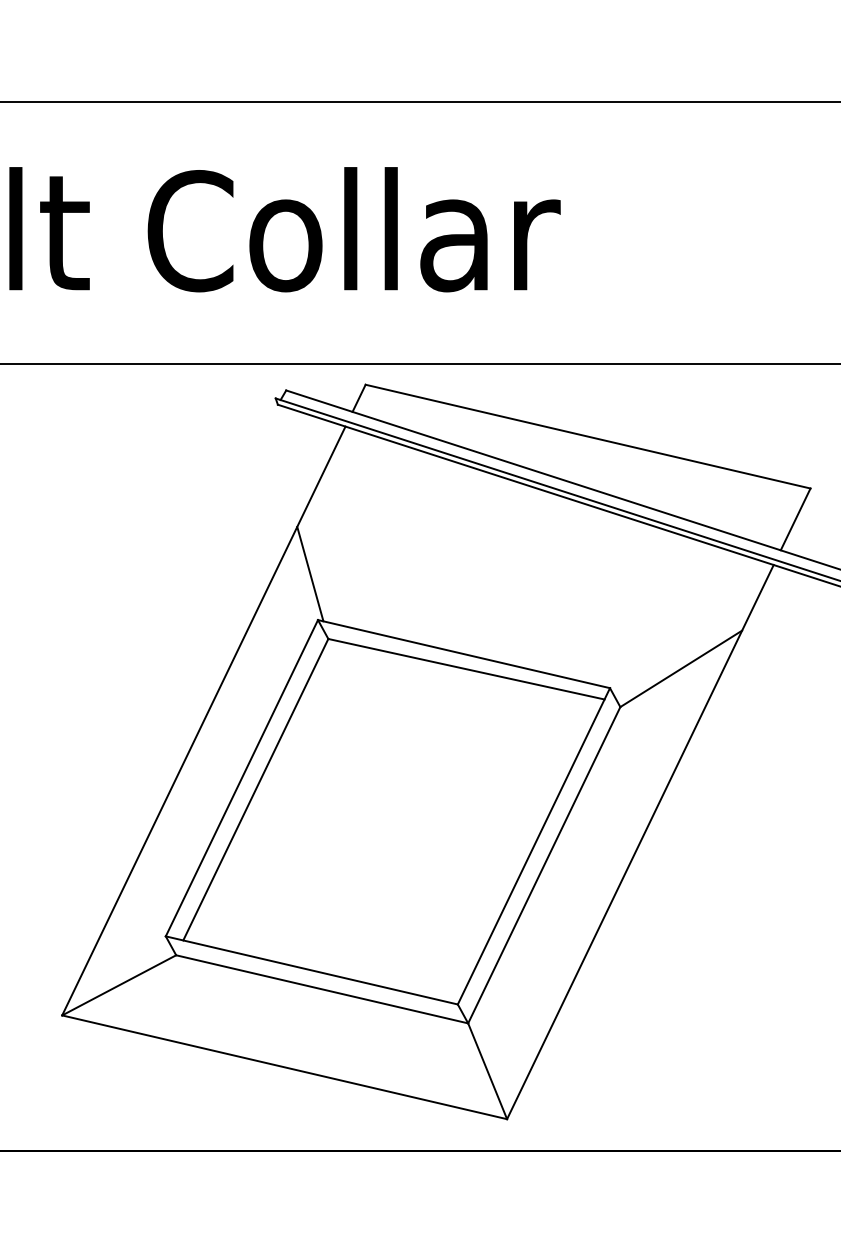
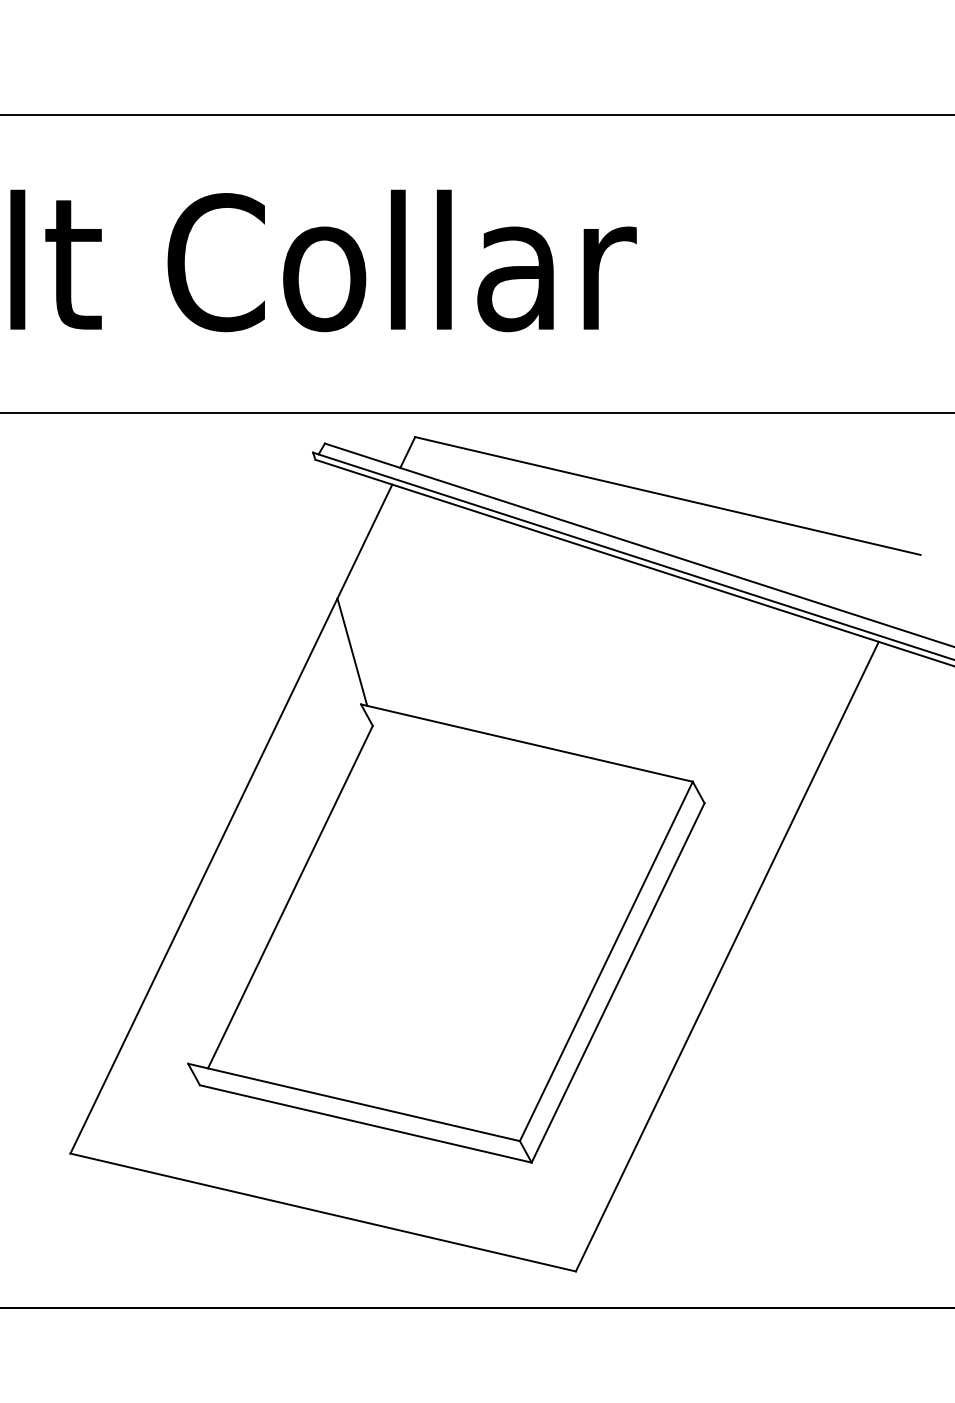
line: (795, 519) -> (903, 590), removed
line: (466, 668) -> (529, 759), removed
line: (681, 668) -> (774, 759), removed
line: (241, 778) -> (274, 884), removed
line: (119, 985) -> (135, 1119), removed
line: (487, 1071) -> (553, 1217), removed

